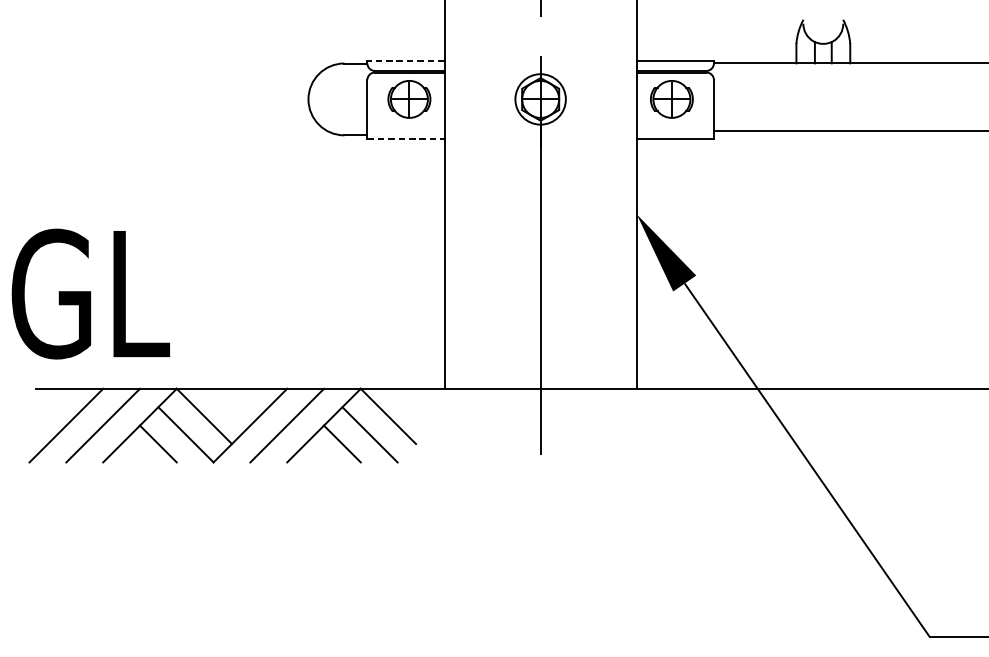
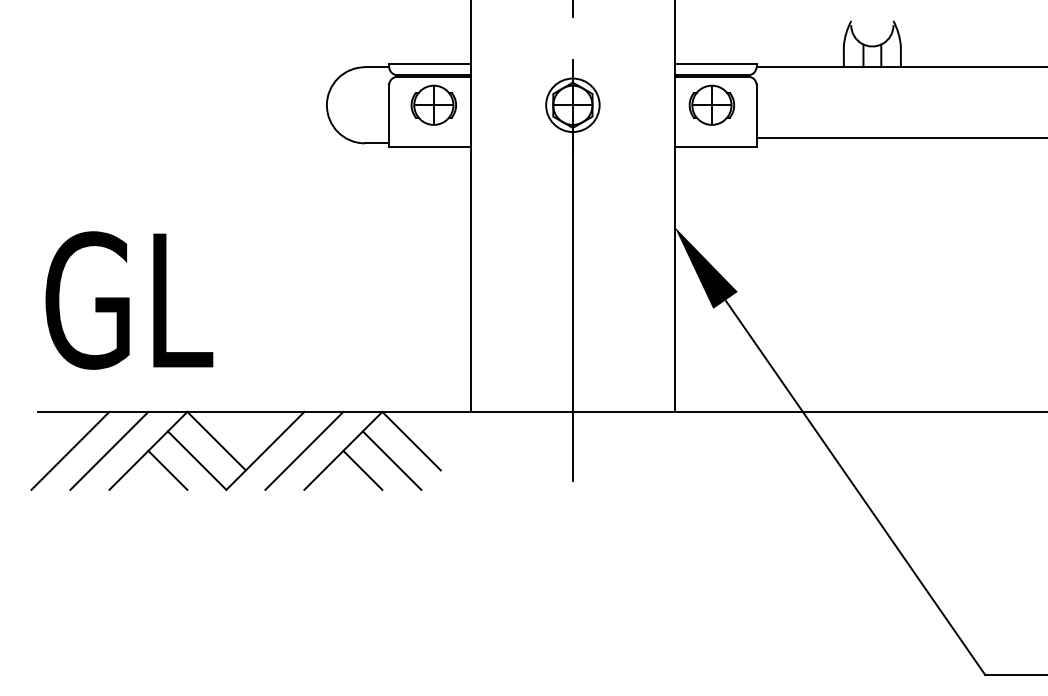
line: (406, 60) -> (430, 64), dashed -> solid
line: (406, 139) -> (430, 147), dashed -> solid
text: (90, 294) -> (129, 300), moved

